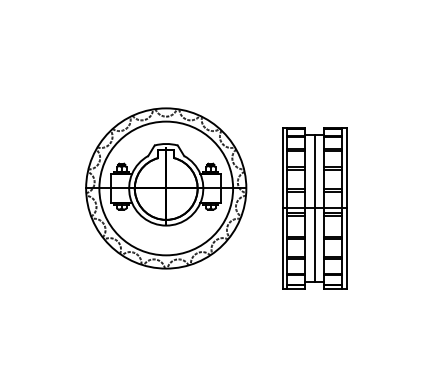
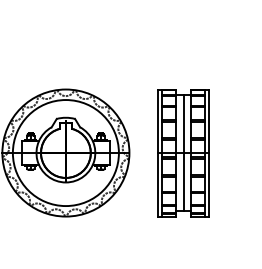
part: (314, 208) -> (183, 153), moved

